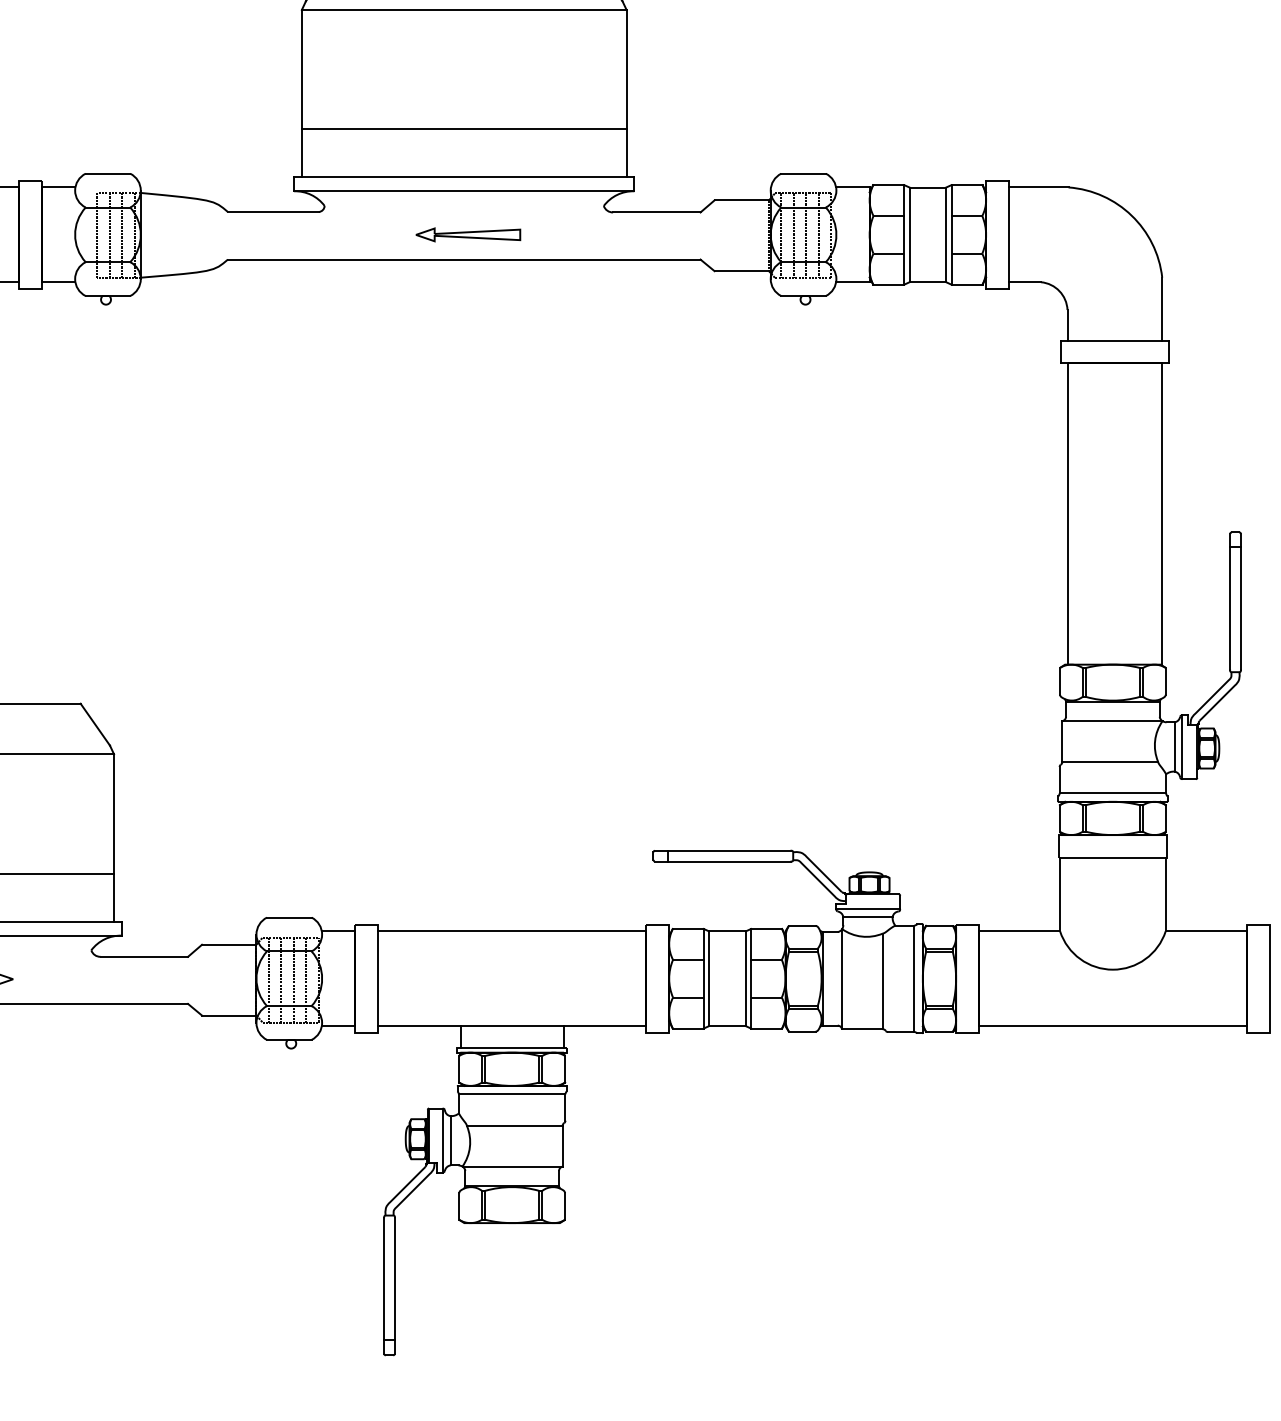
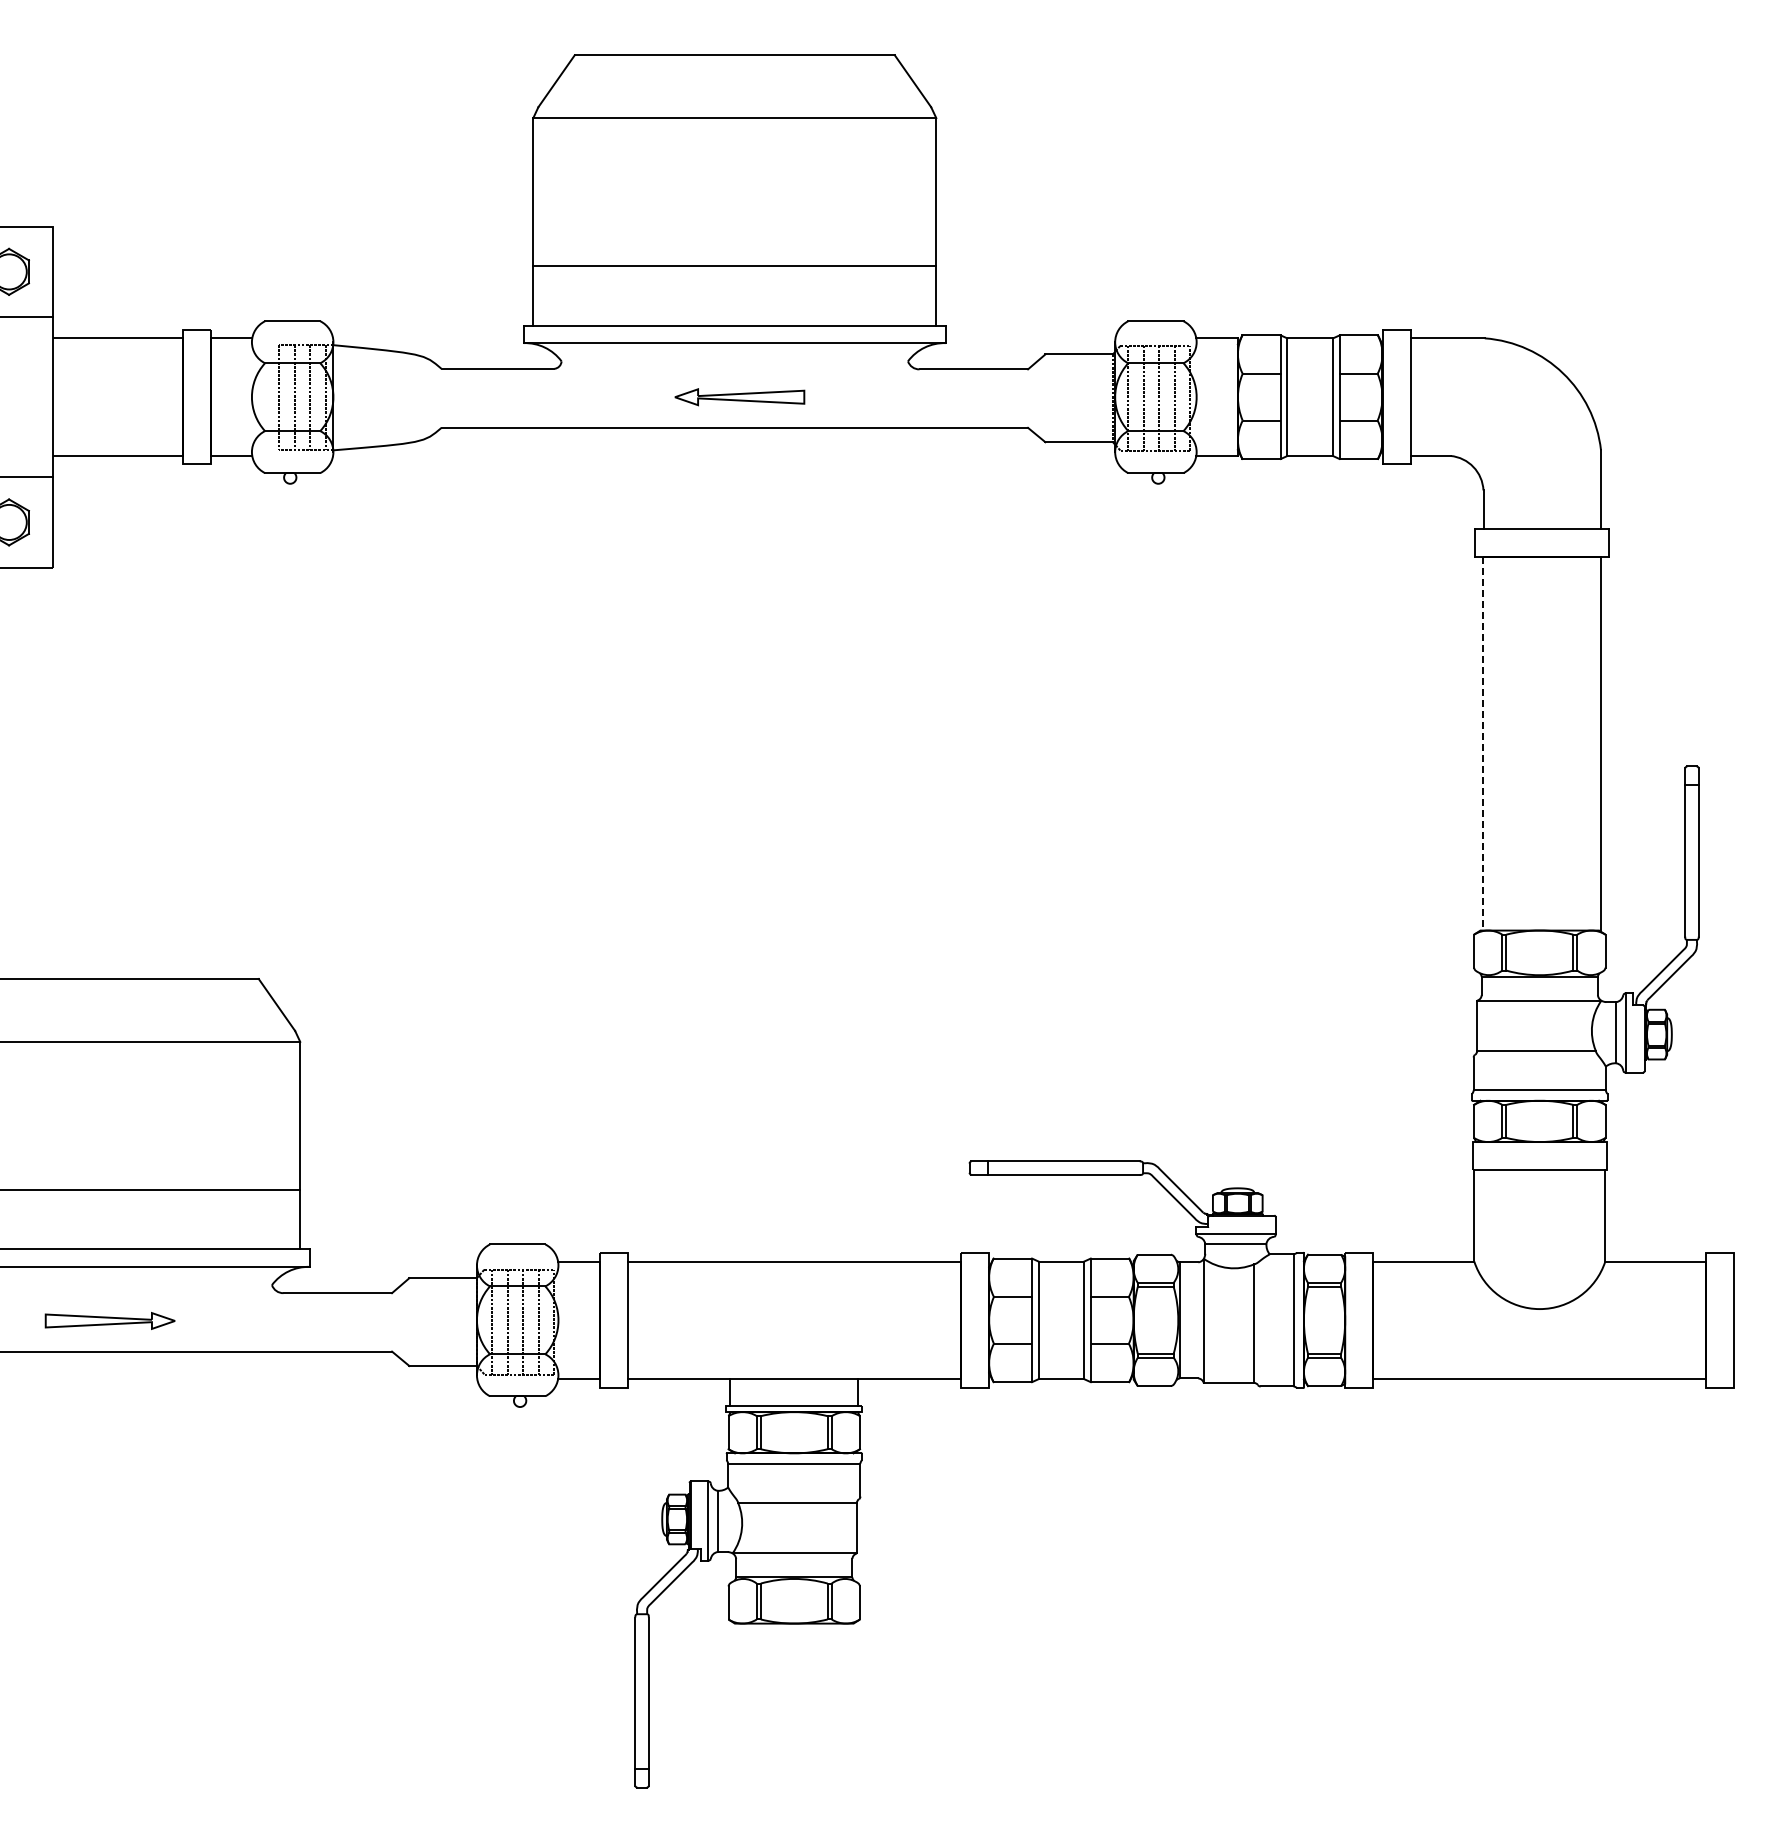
line: (1067, 514) -> (1483, 744), solid -> dashed

